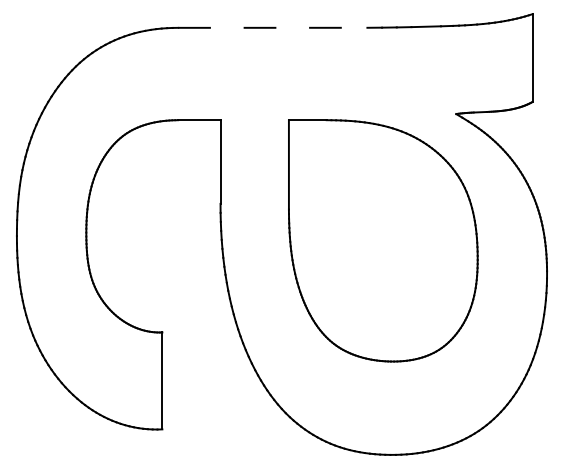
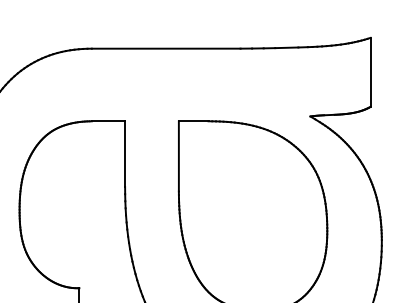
line: (272, 27) -> (165, 48), dashed -> solid

